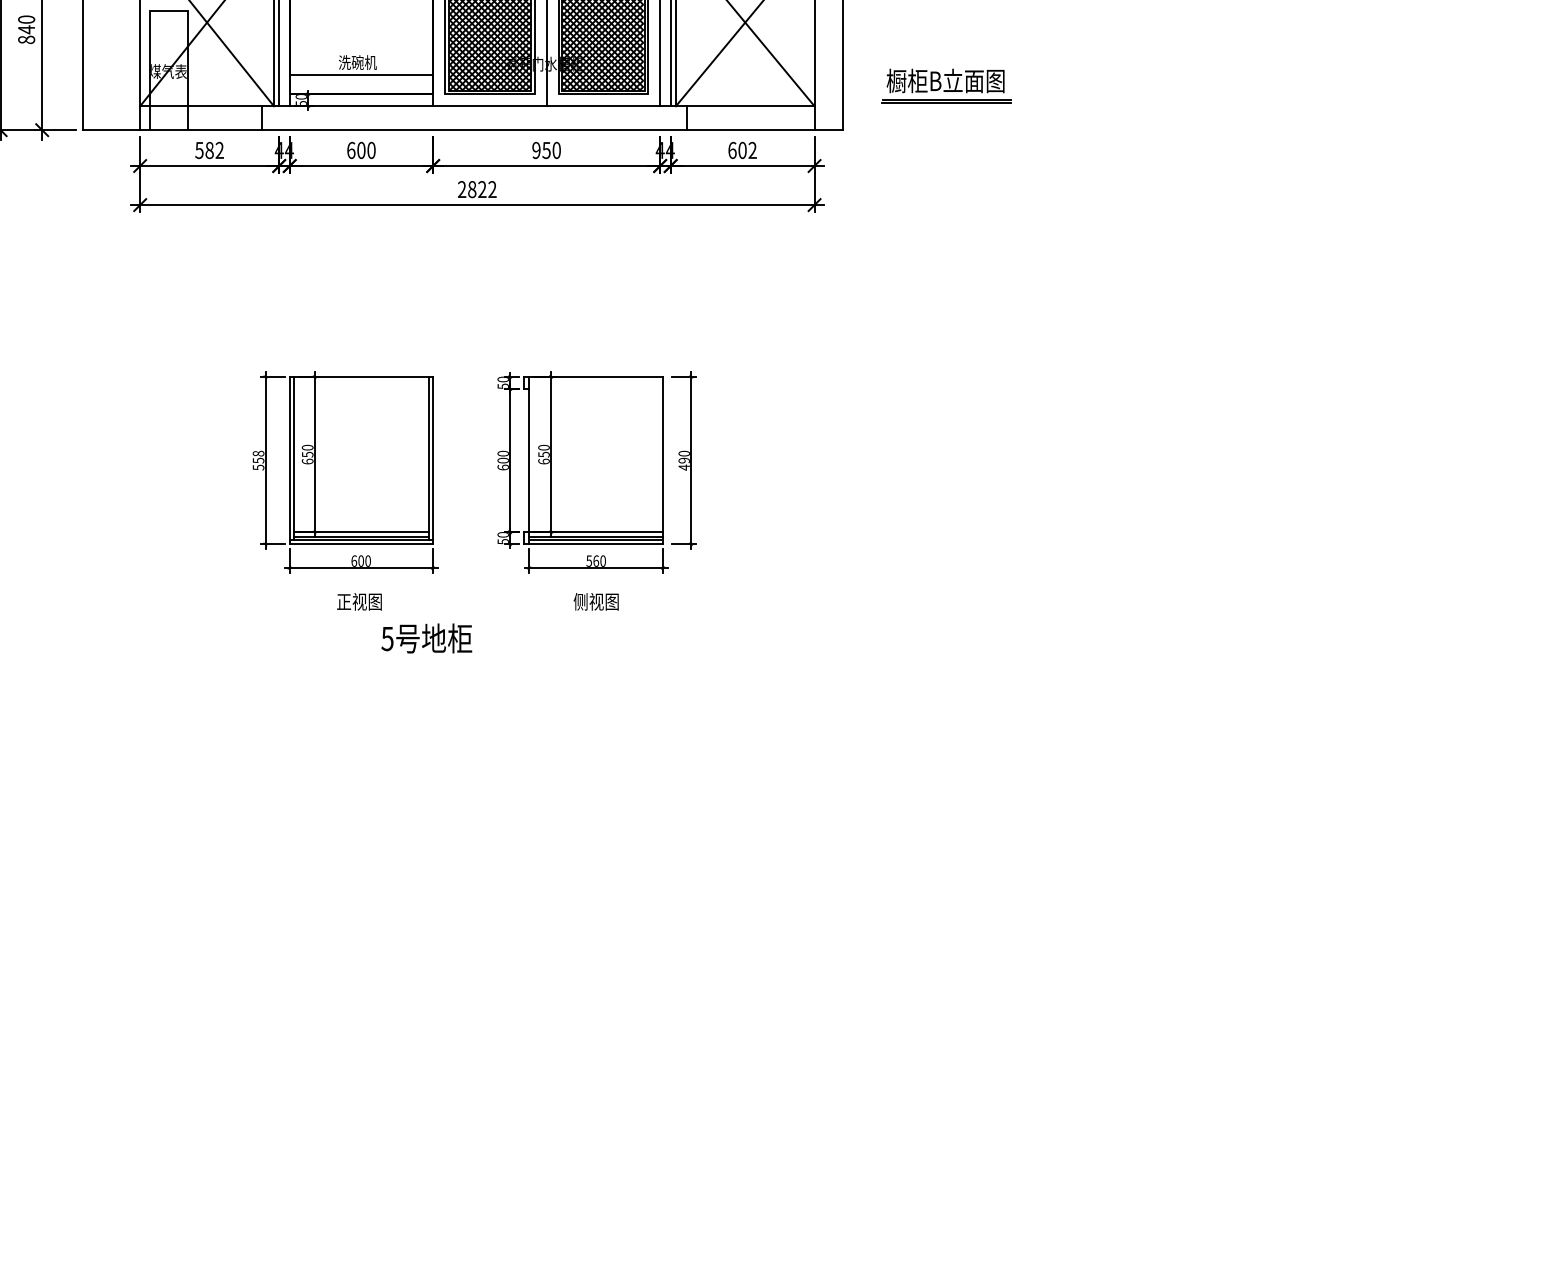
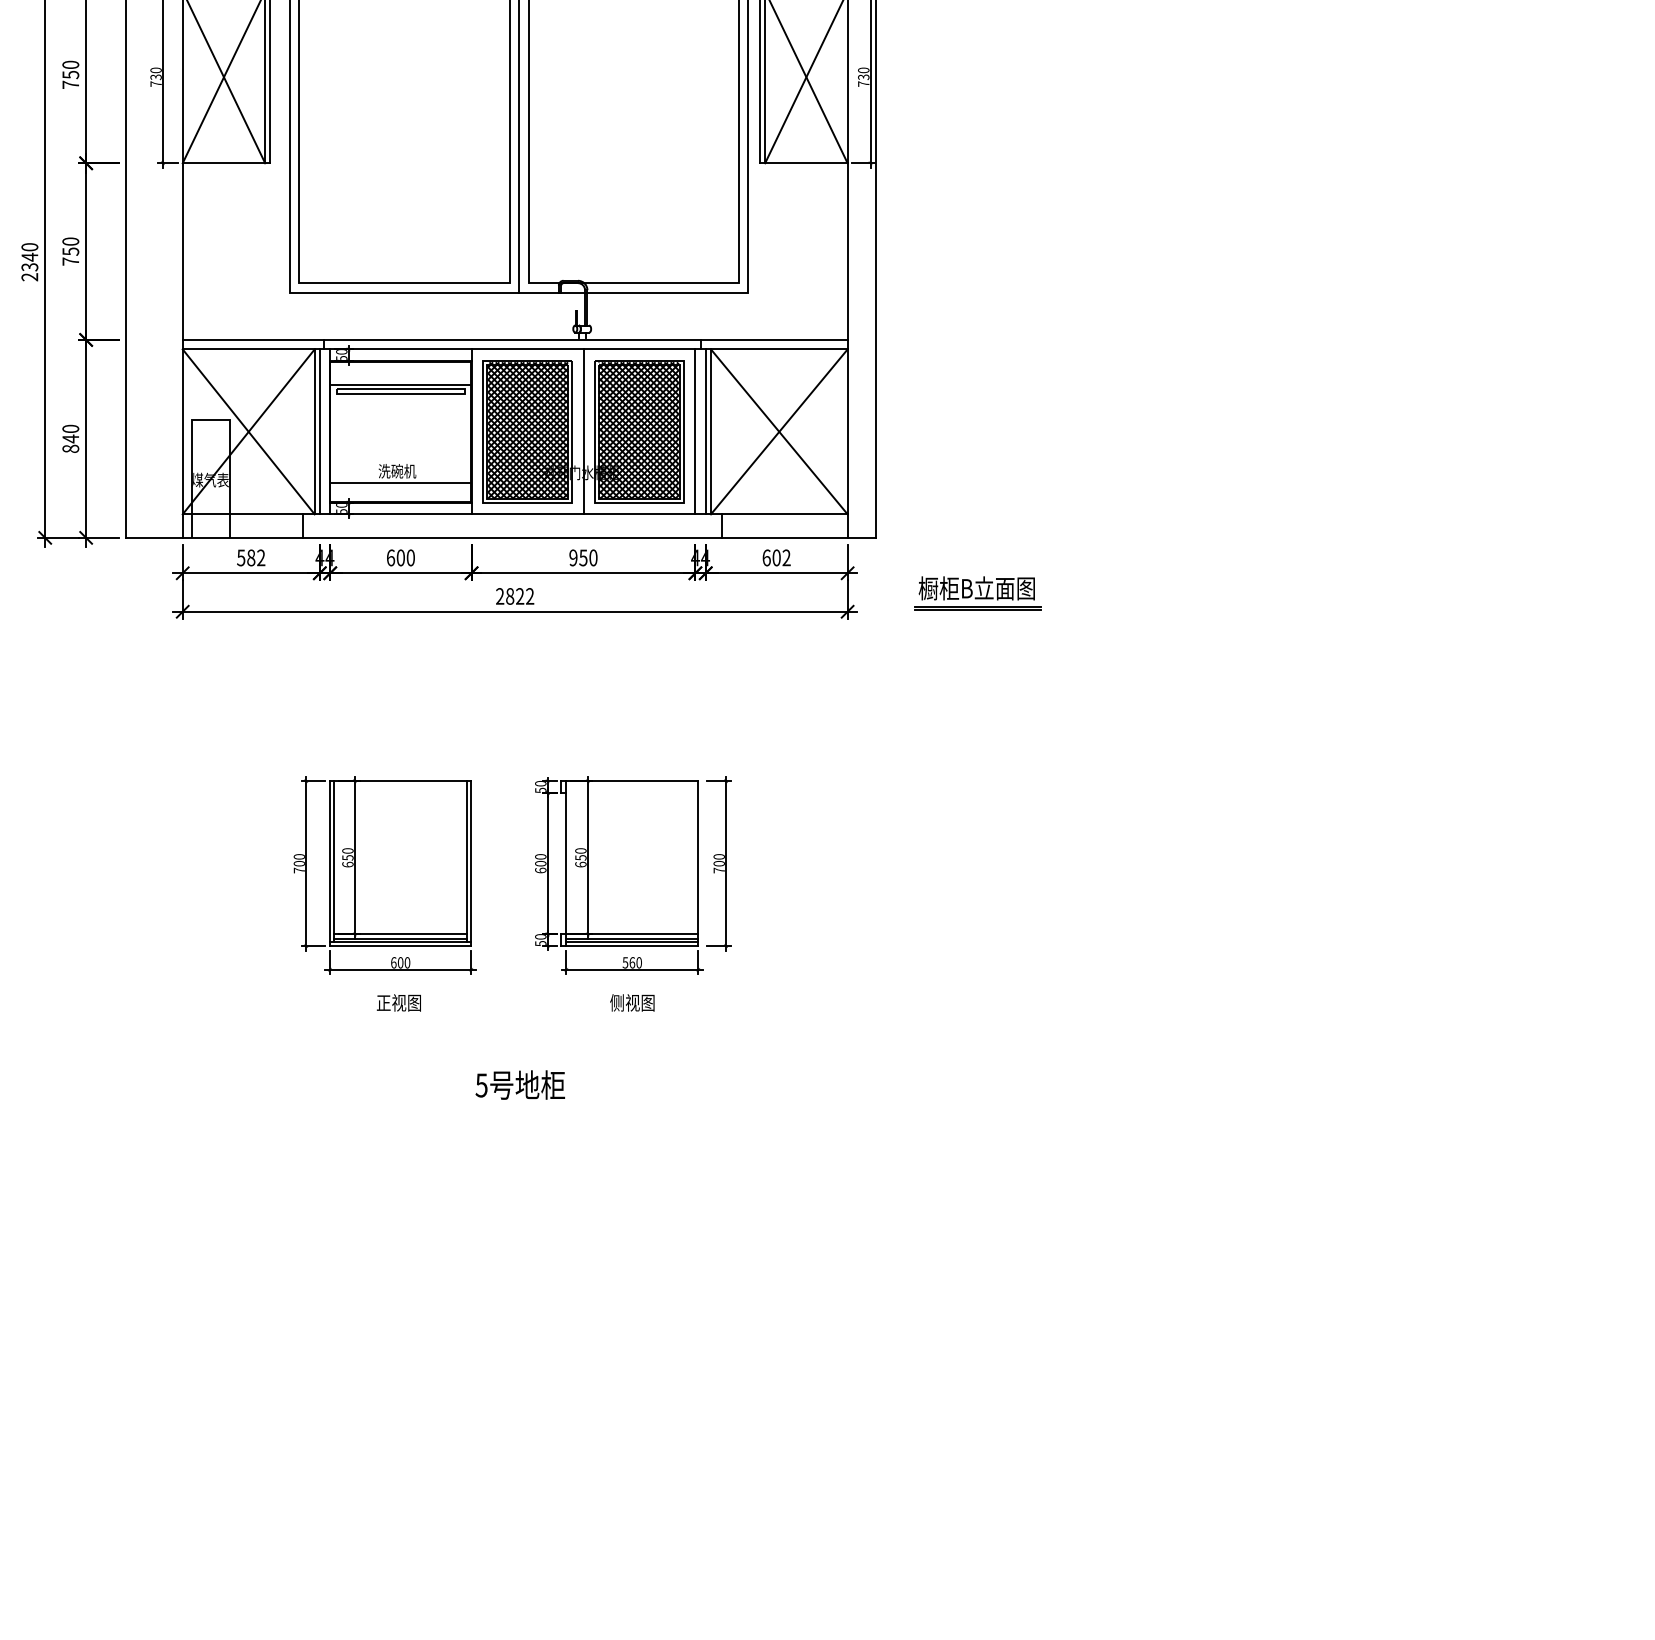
part: (946, 86) -> (977, 593), moved
text: (257, 460) -> (298, 863), 558 -> 700
text: (683, 464) -> (718, 867), 490 -> 700
text: (425, 637) -> (519, 1084), moved

